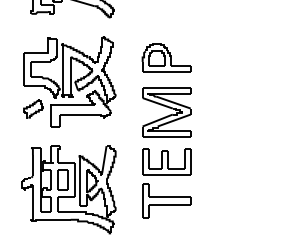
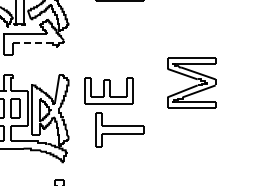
part: (166, 112) -> (191, 83), moved
line: (77, 114) -> (30, 43), solid -> dashed
part: (166, 161) -> (108, 90), moved

